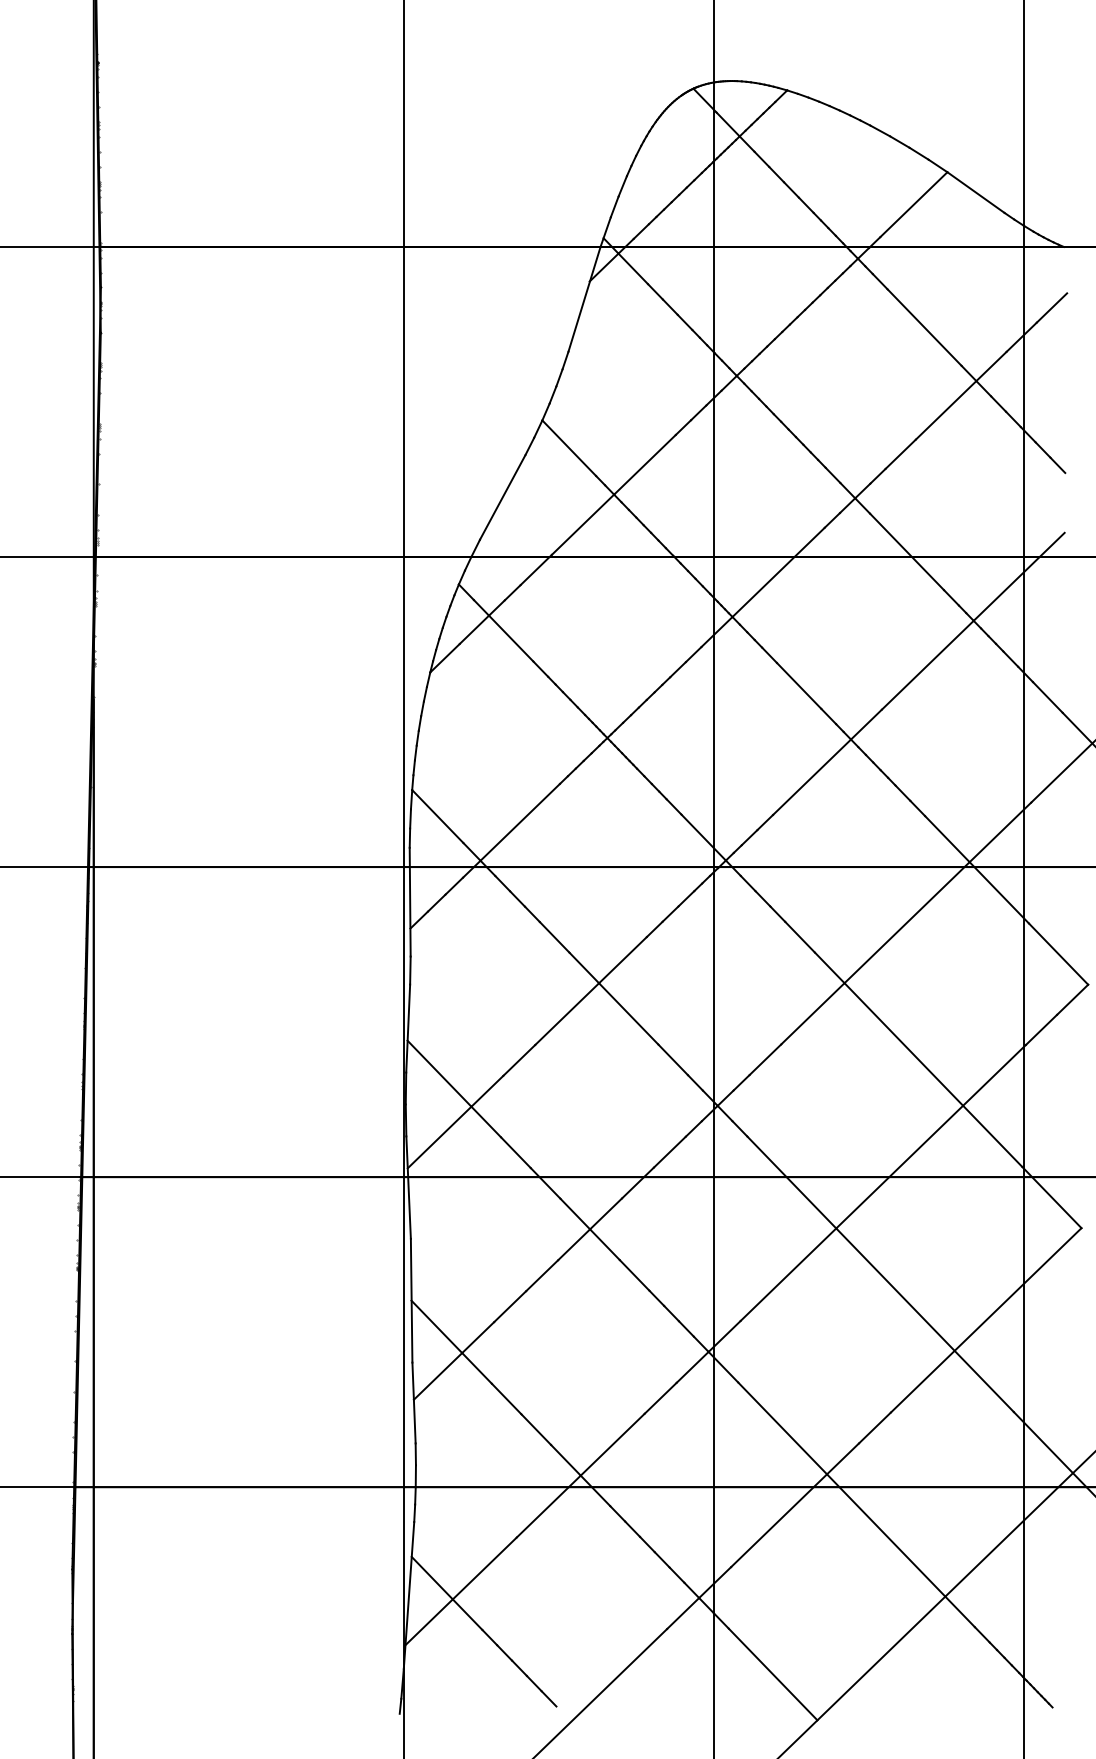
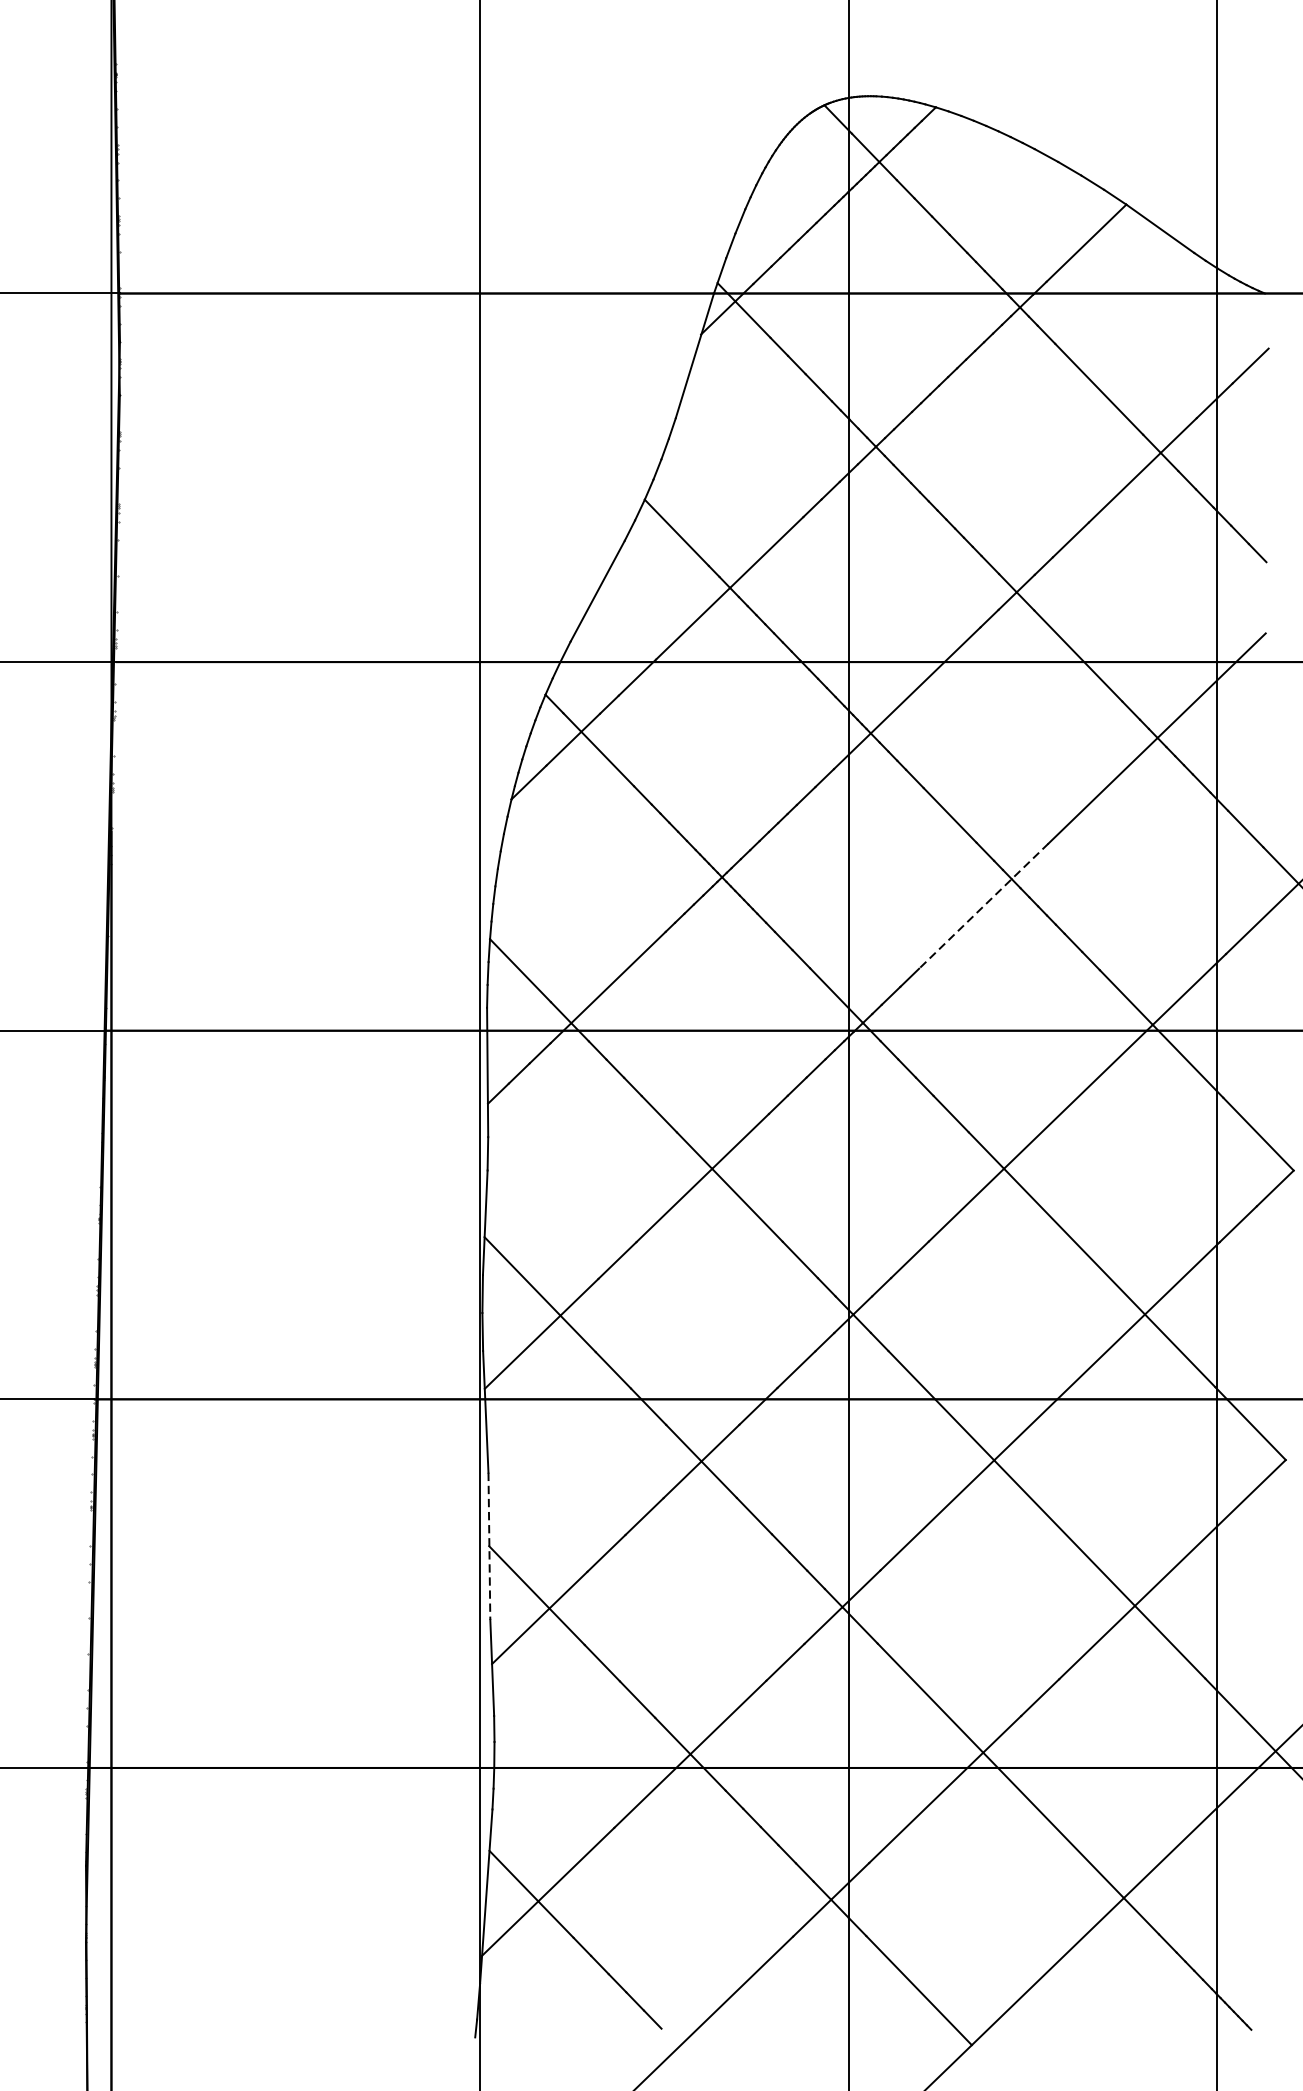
line: (827, 762) -> (983, 906), solid -> dashed
line: (411, 1300) -> (489, 1546), solid -> dashed

